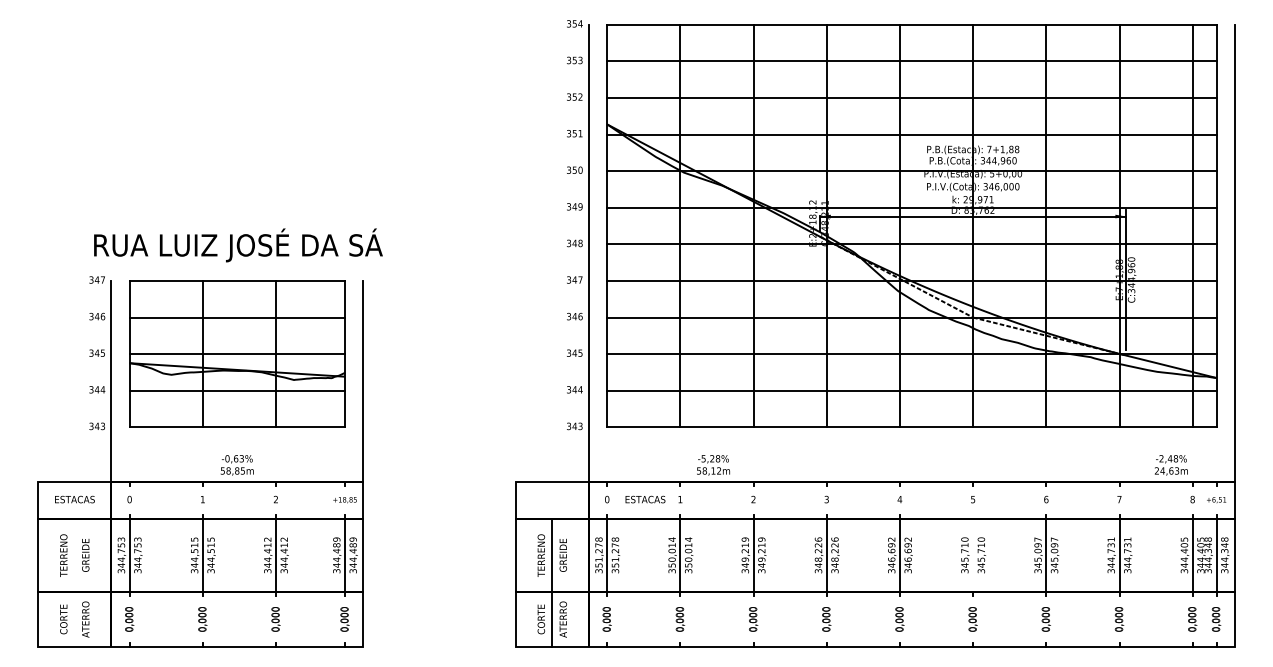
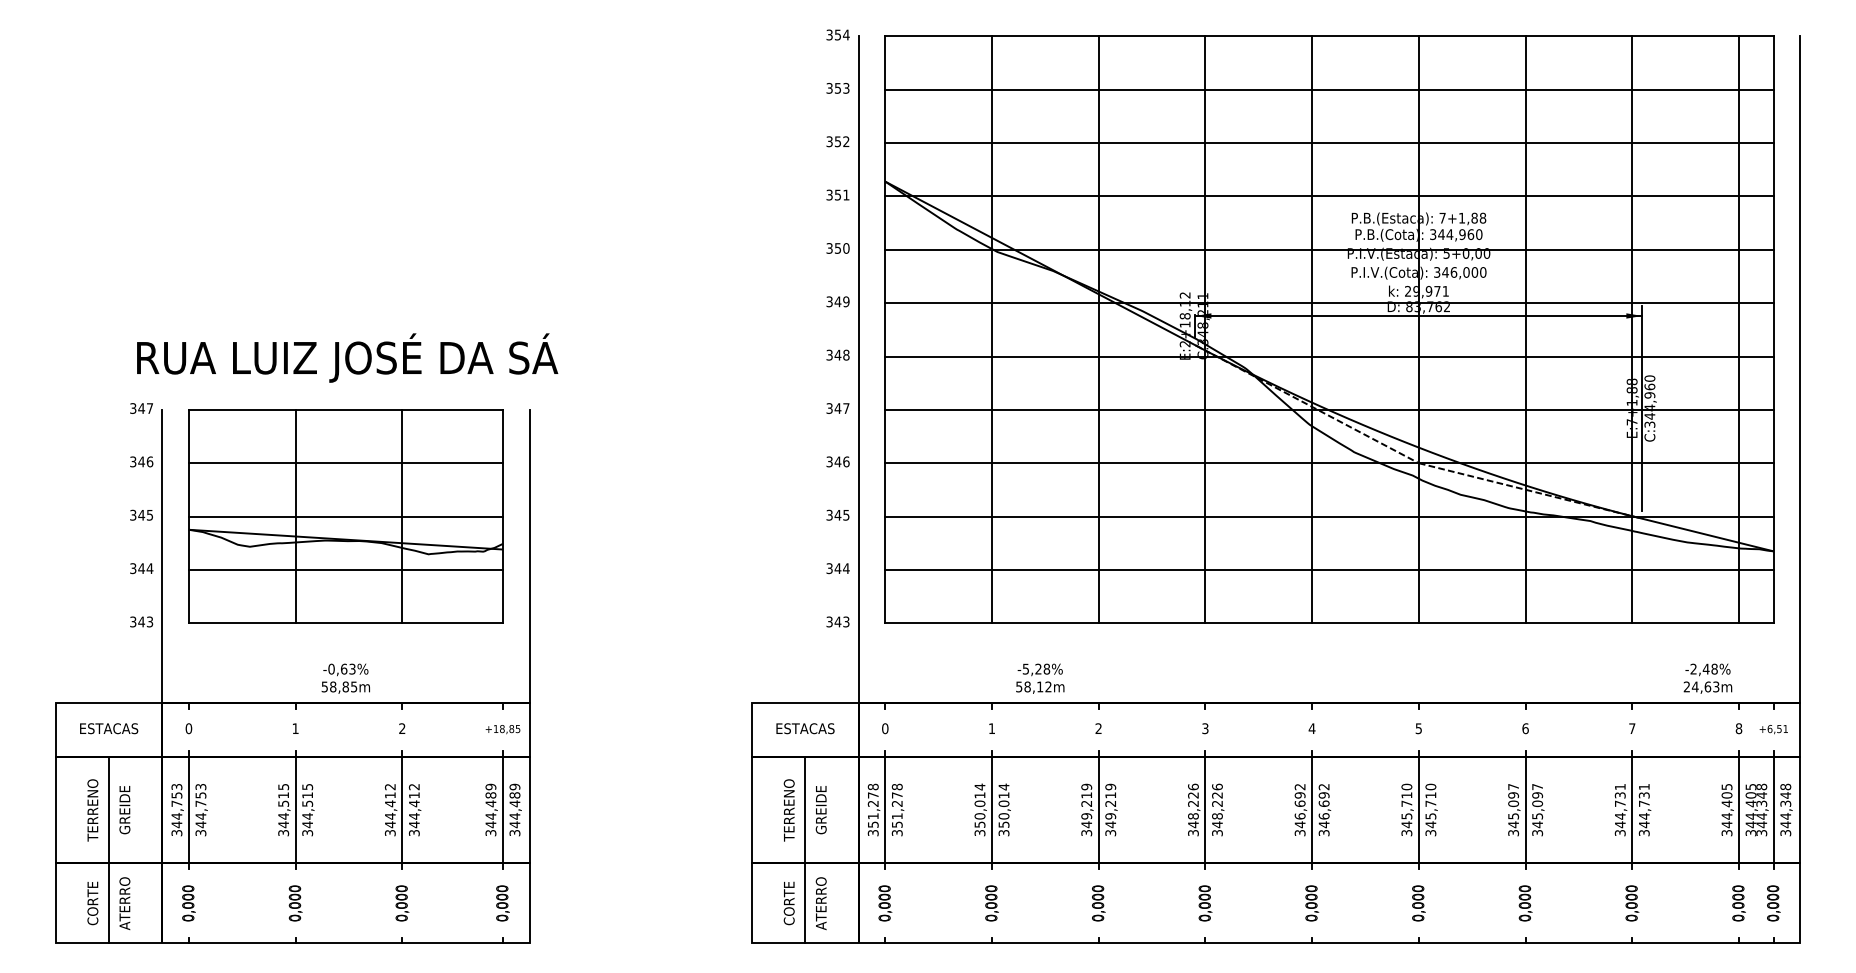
text: (645, 499) -> (805, 728), moved
line: (973, 553) -> (1419, 807), added
line: (74, 582) -> (108, 849), added

